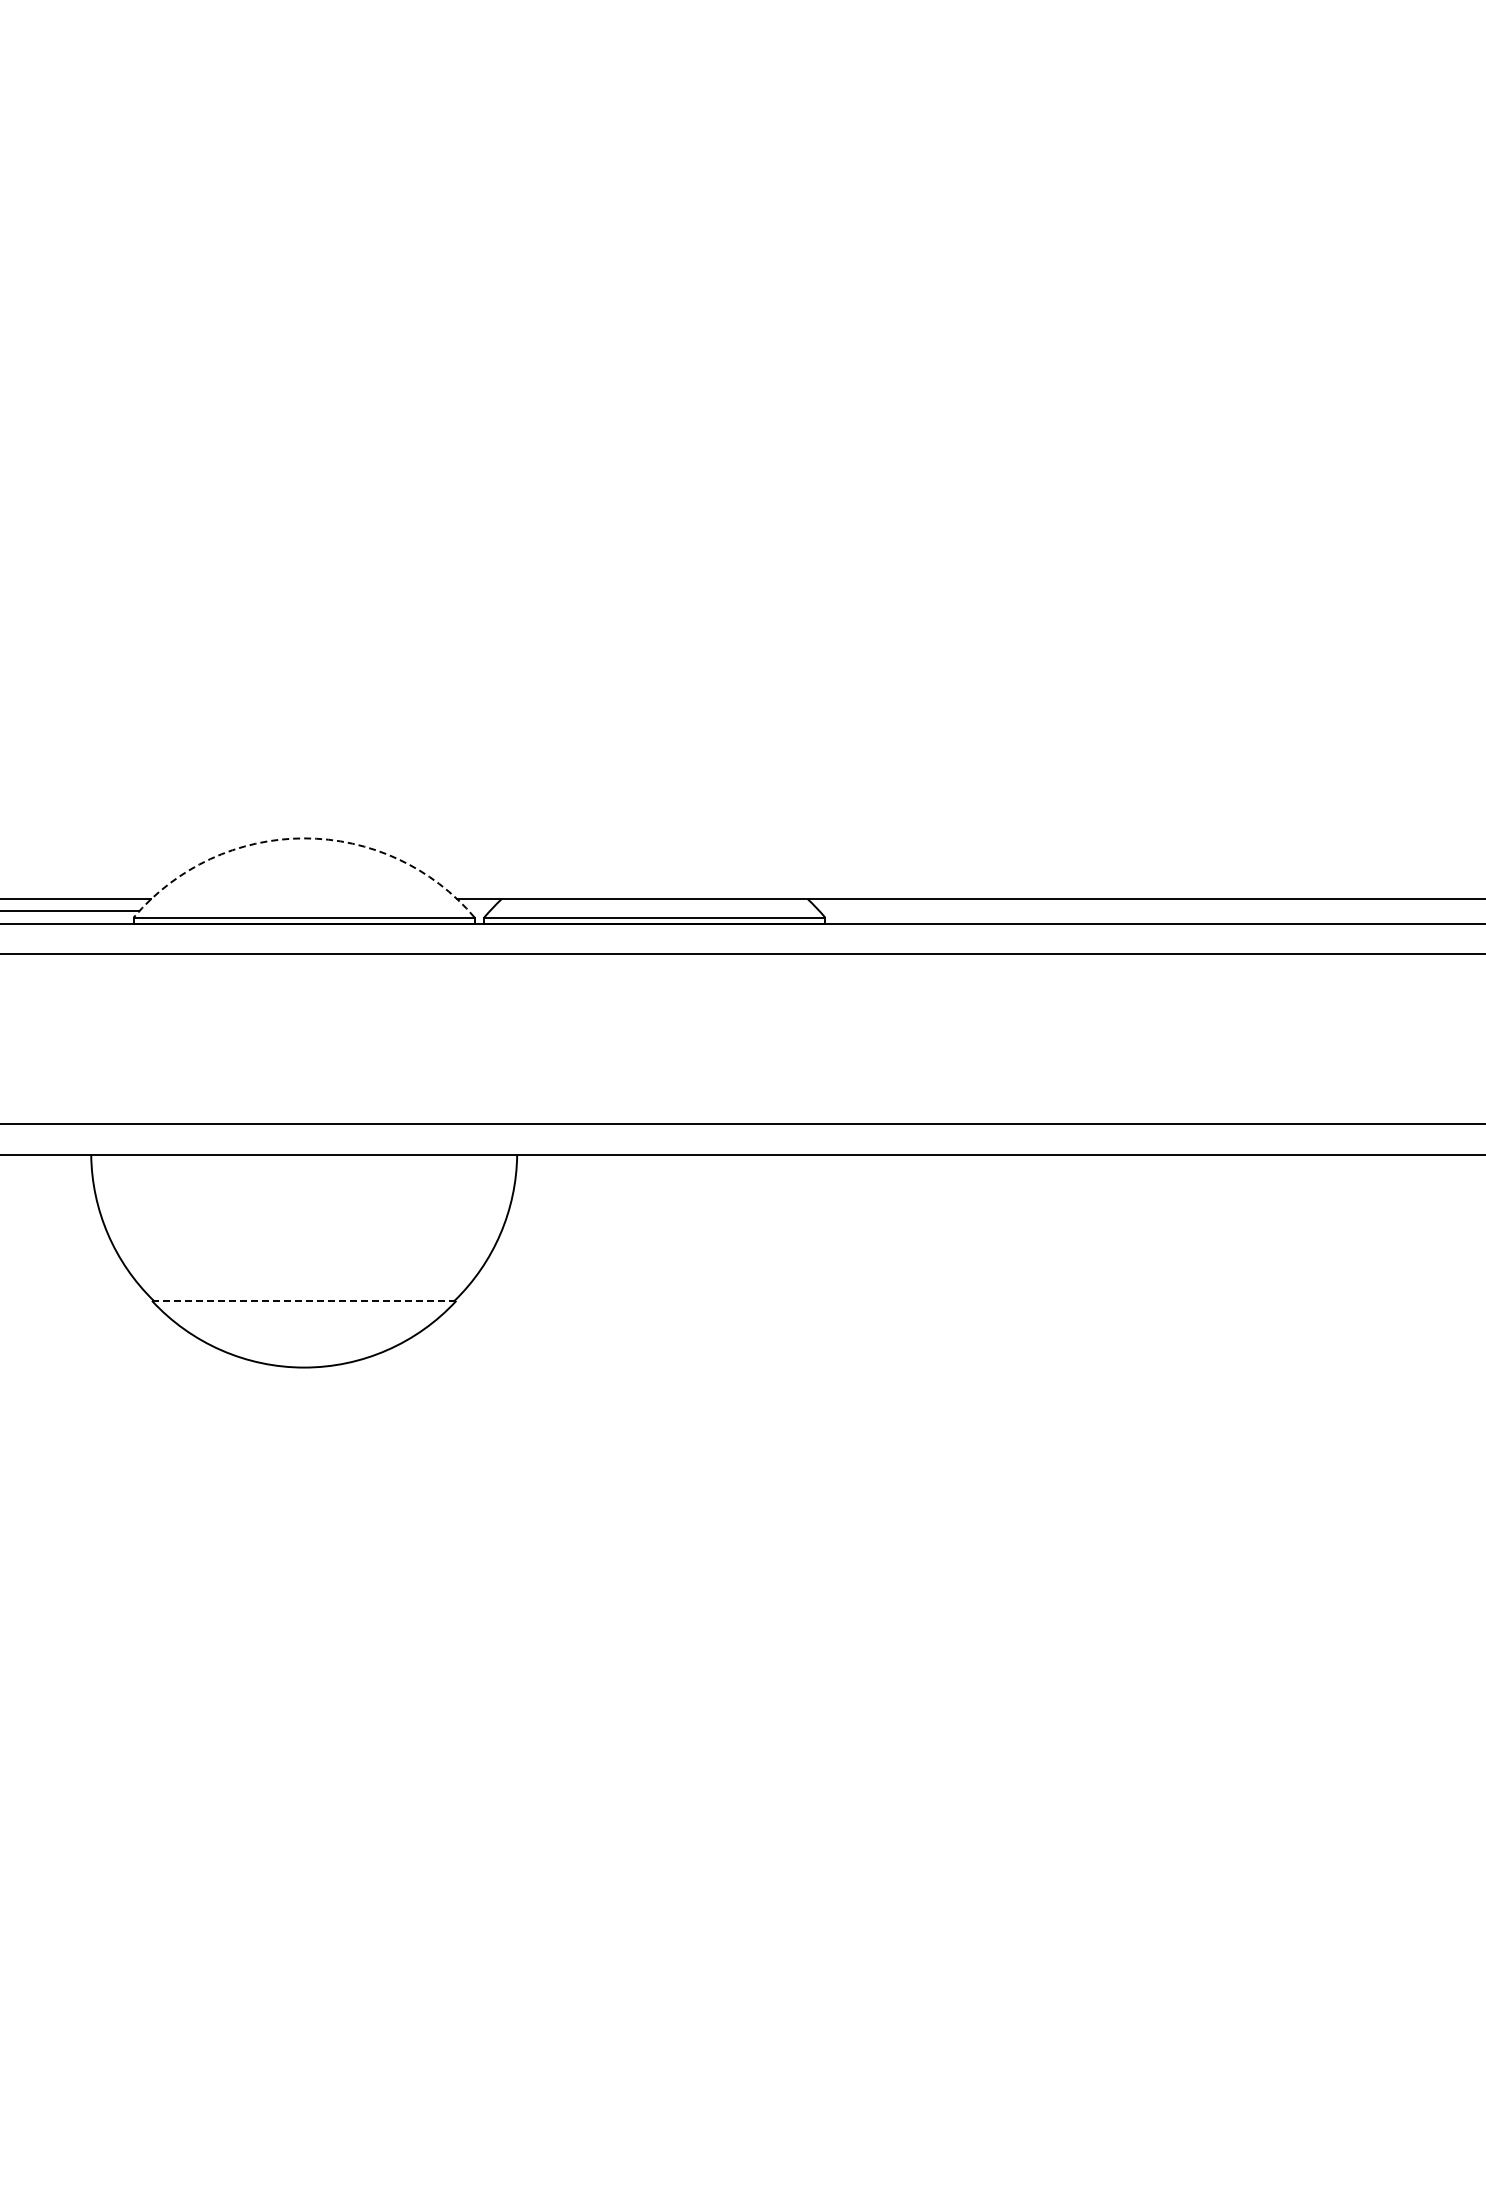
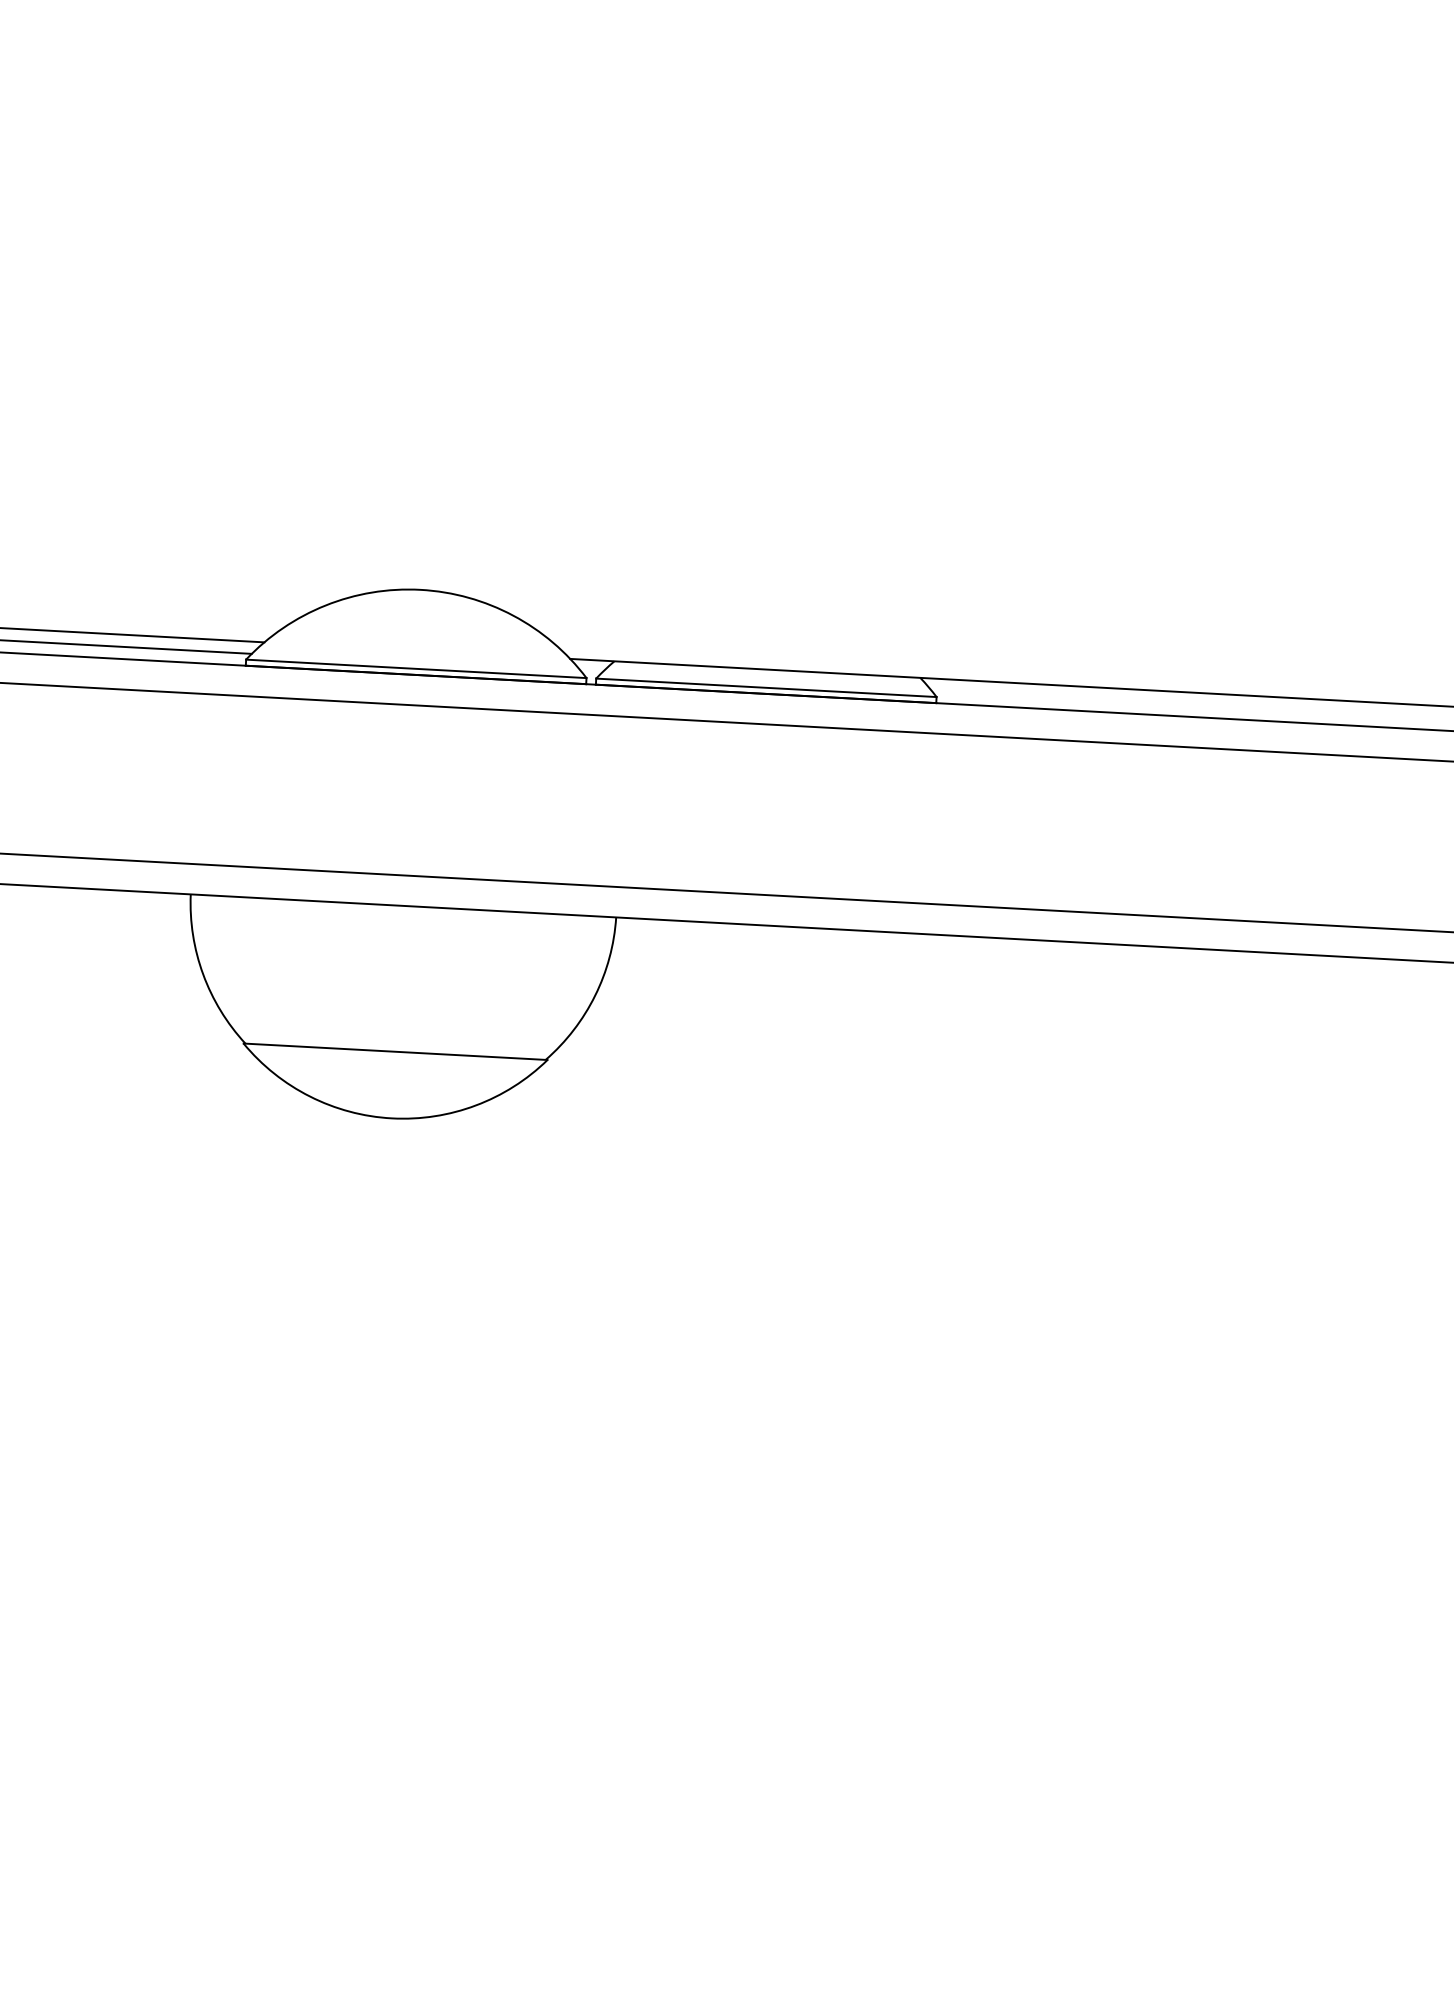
arc: (304, 838) -> (420, 589), dashed -> solid
line: (303, 1300) -> (394, 1051), dashed -> solid

